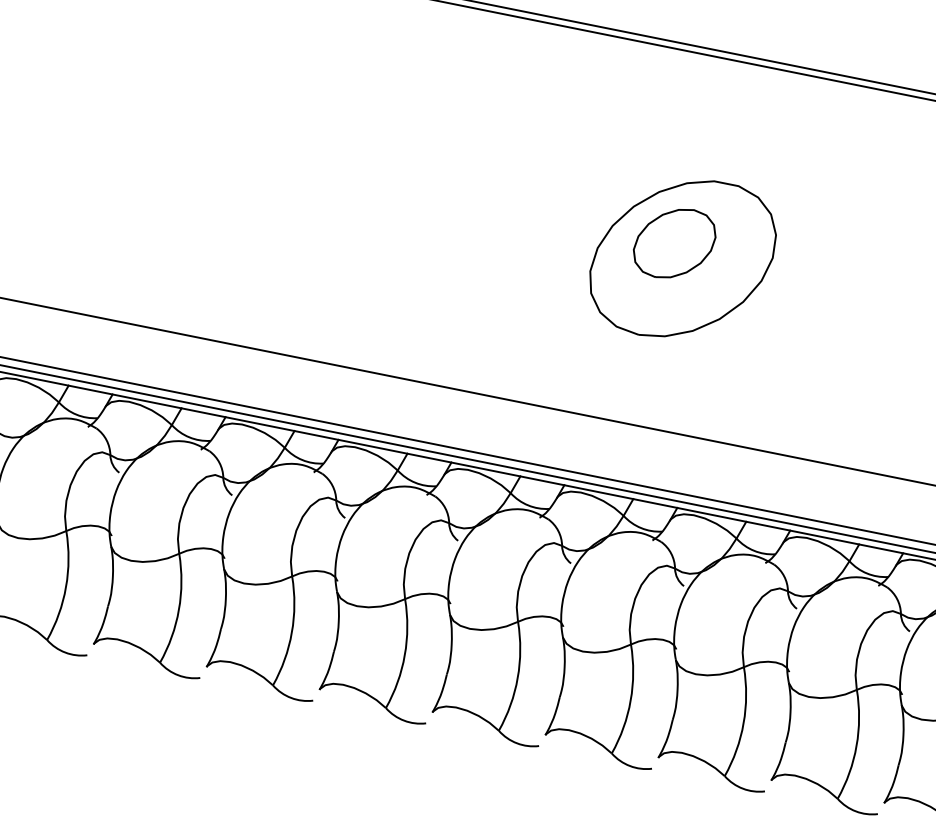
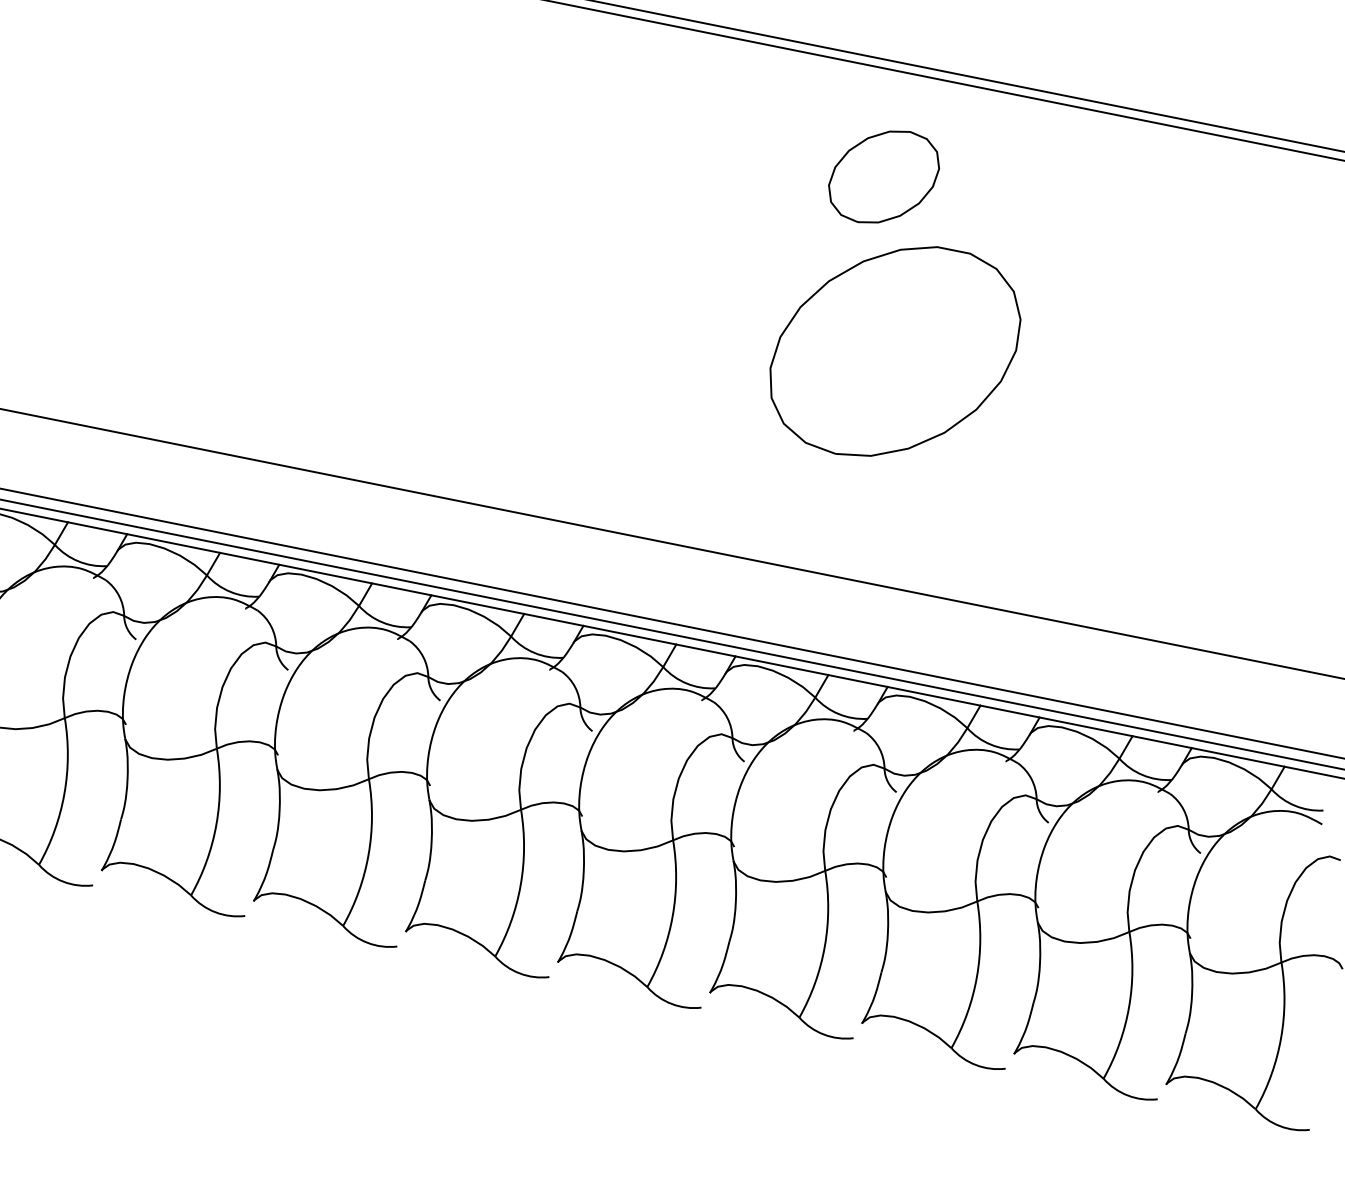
part: (674, 243) -> (883, 176), moved

